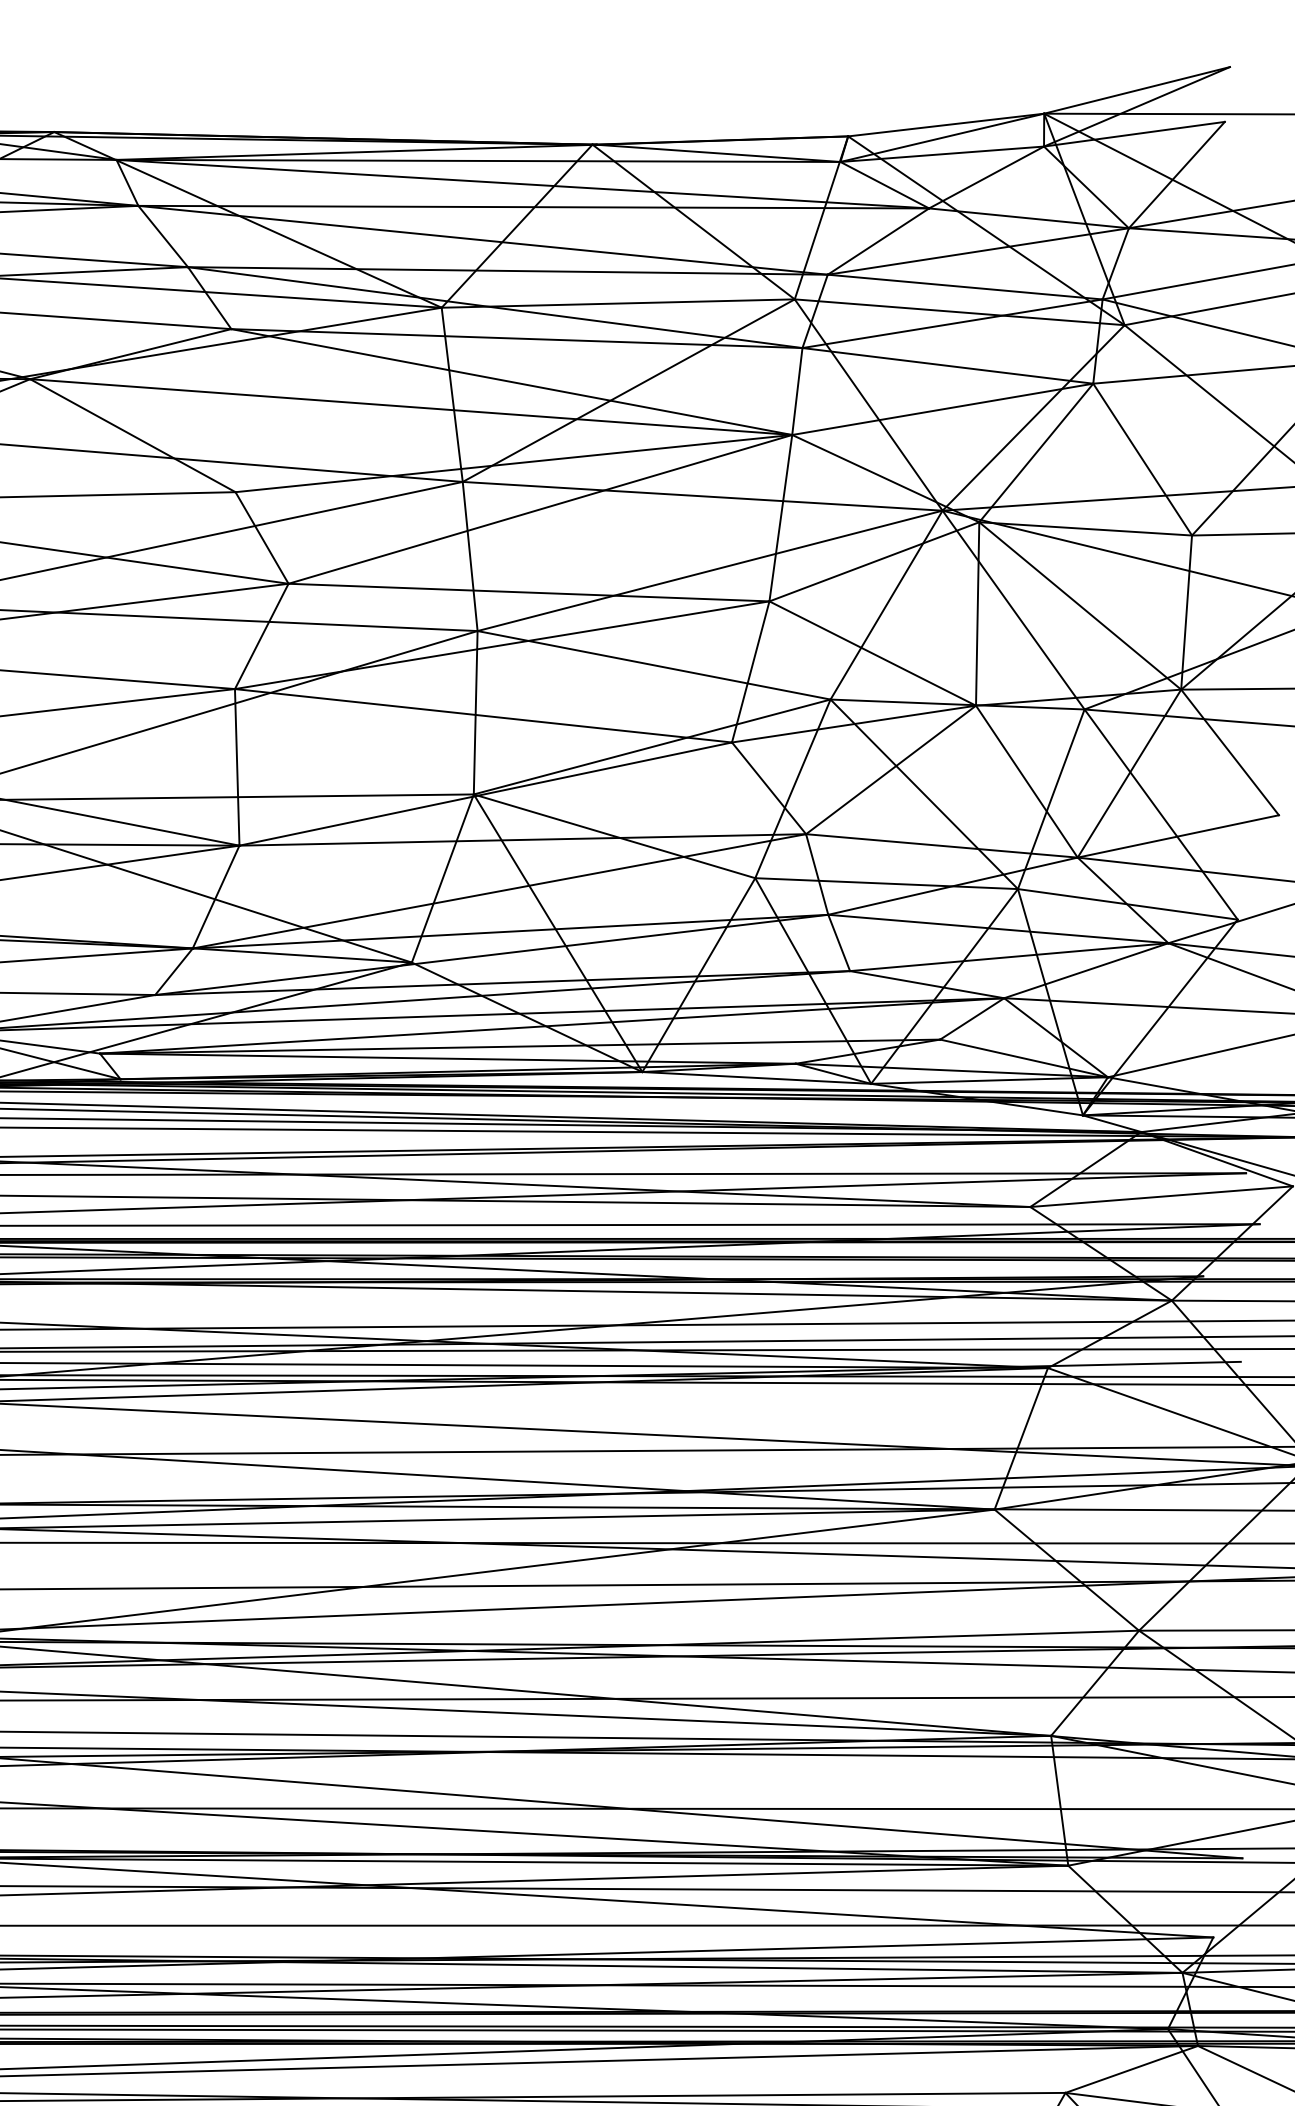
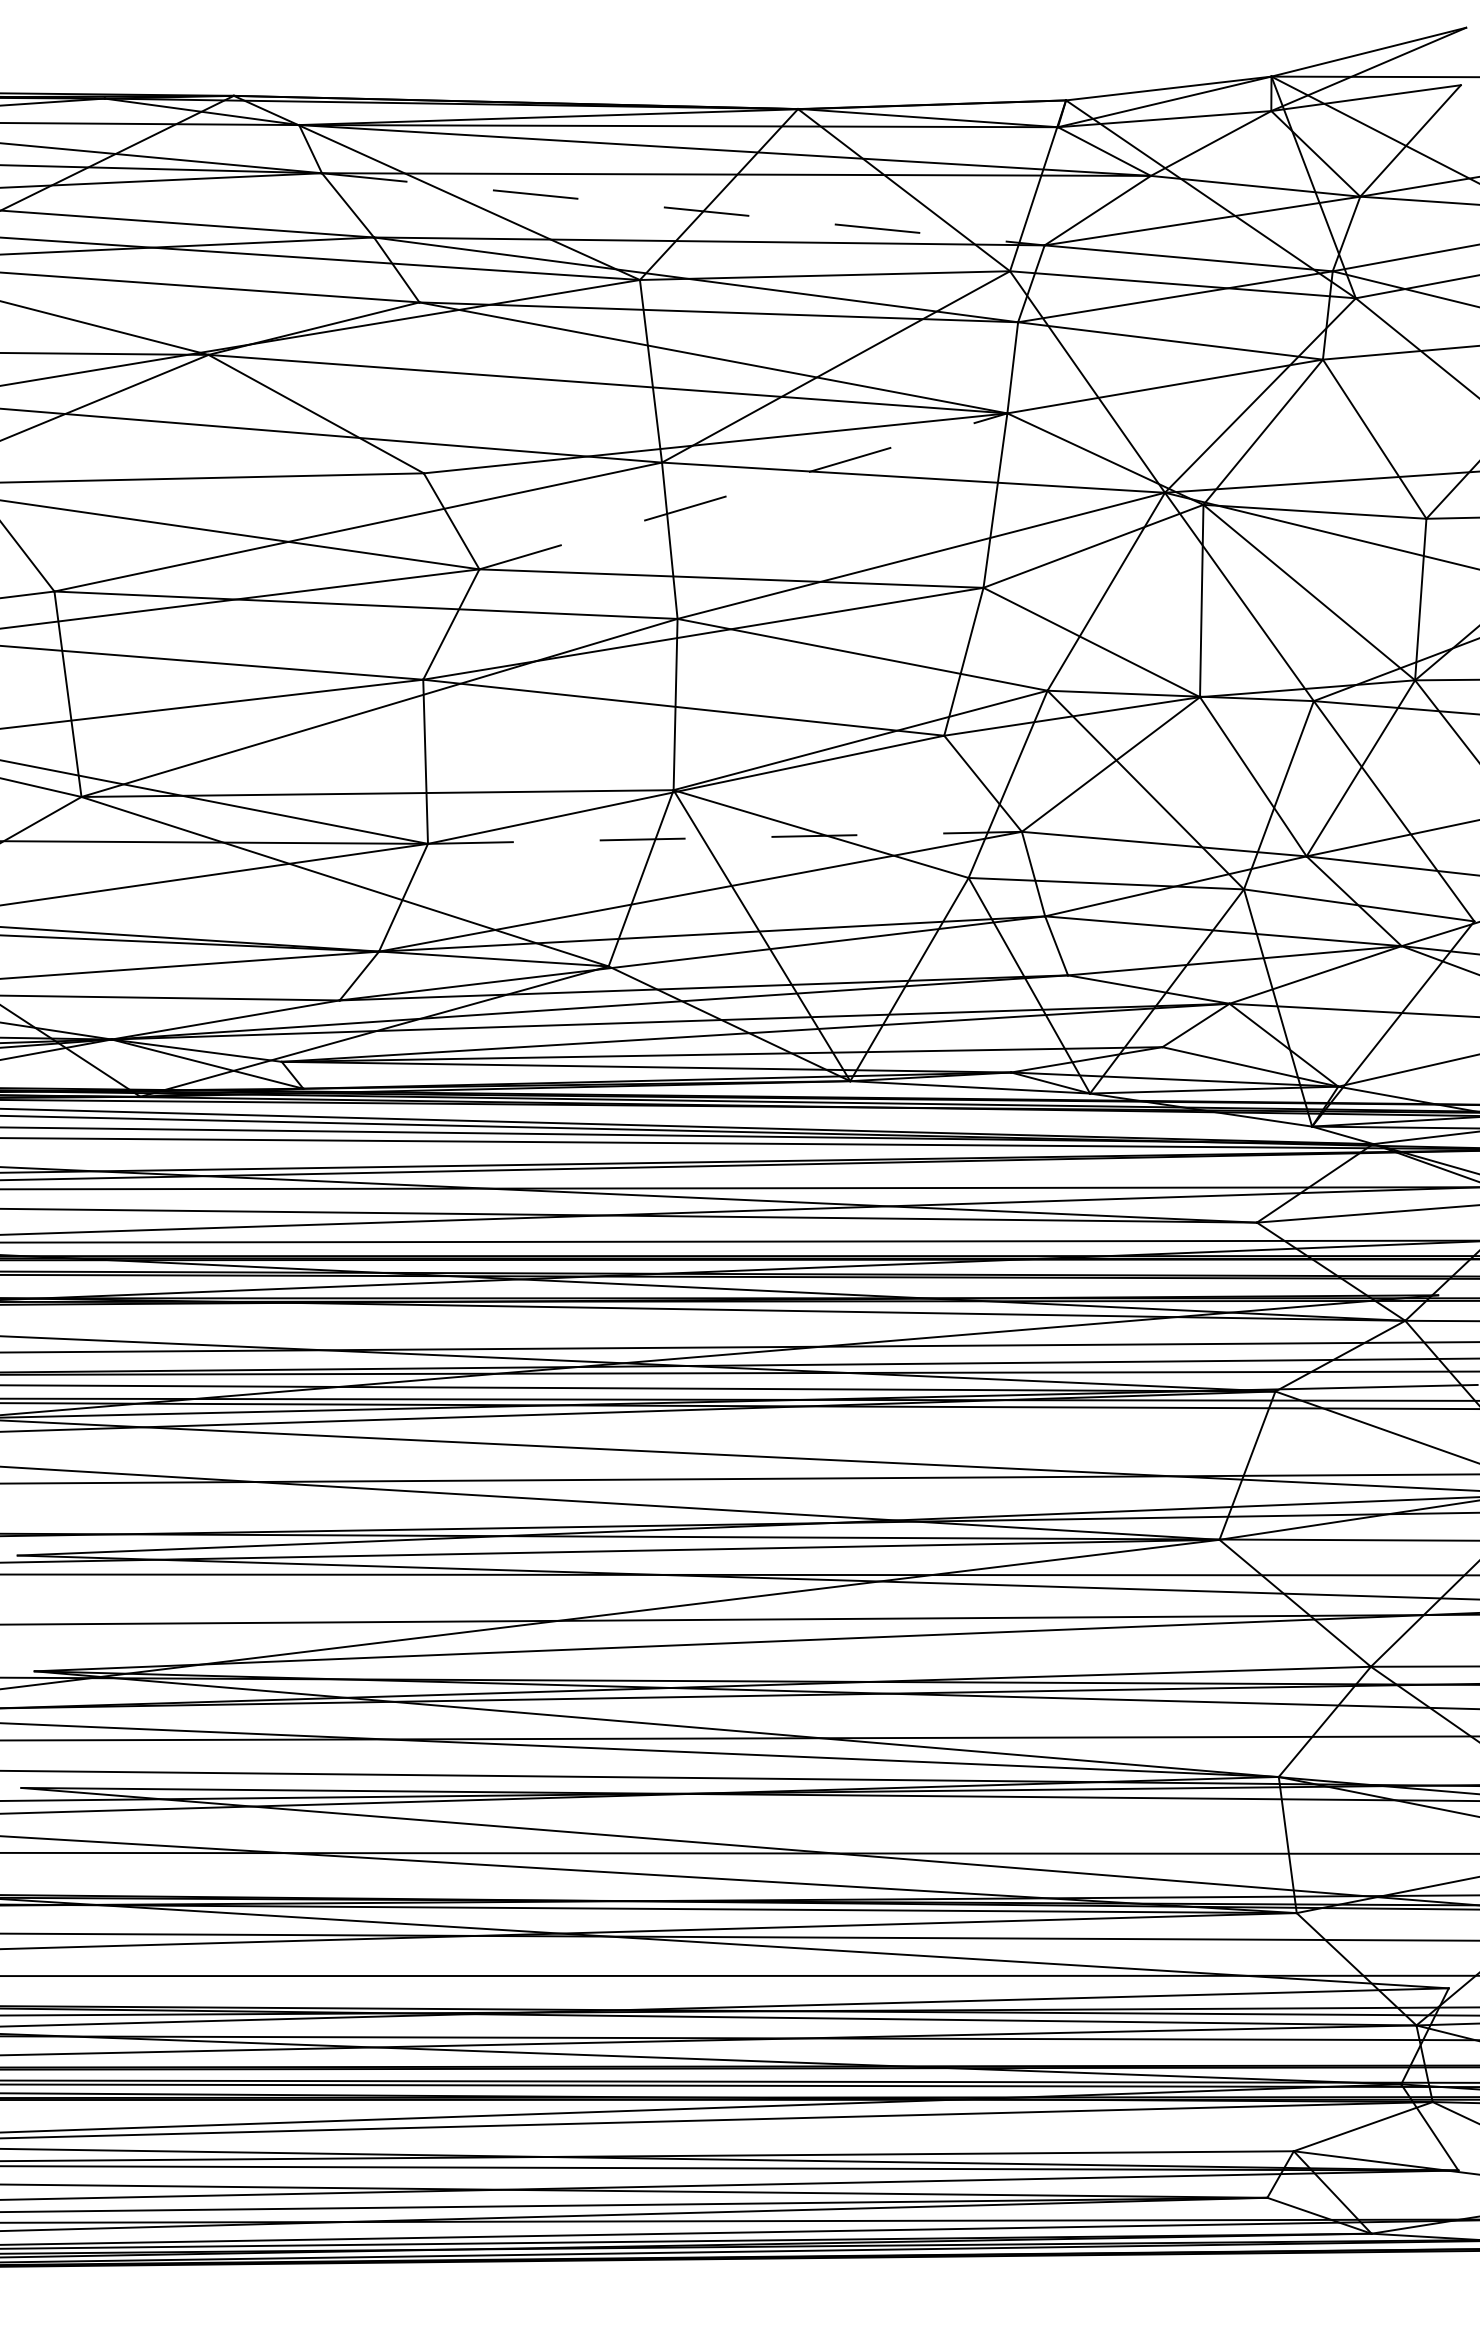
line: (483, 240) -> (683, 209), solid -> dashed
line: (540, 509) -> (743, 491), solid -> dashed
line: (523, 839) -> (725, 837), solid -> dashed

